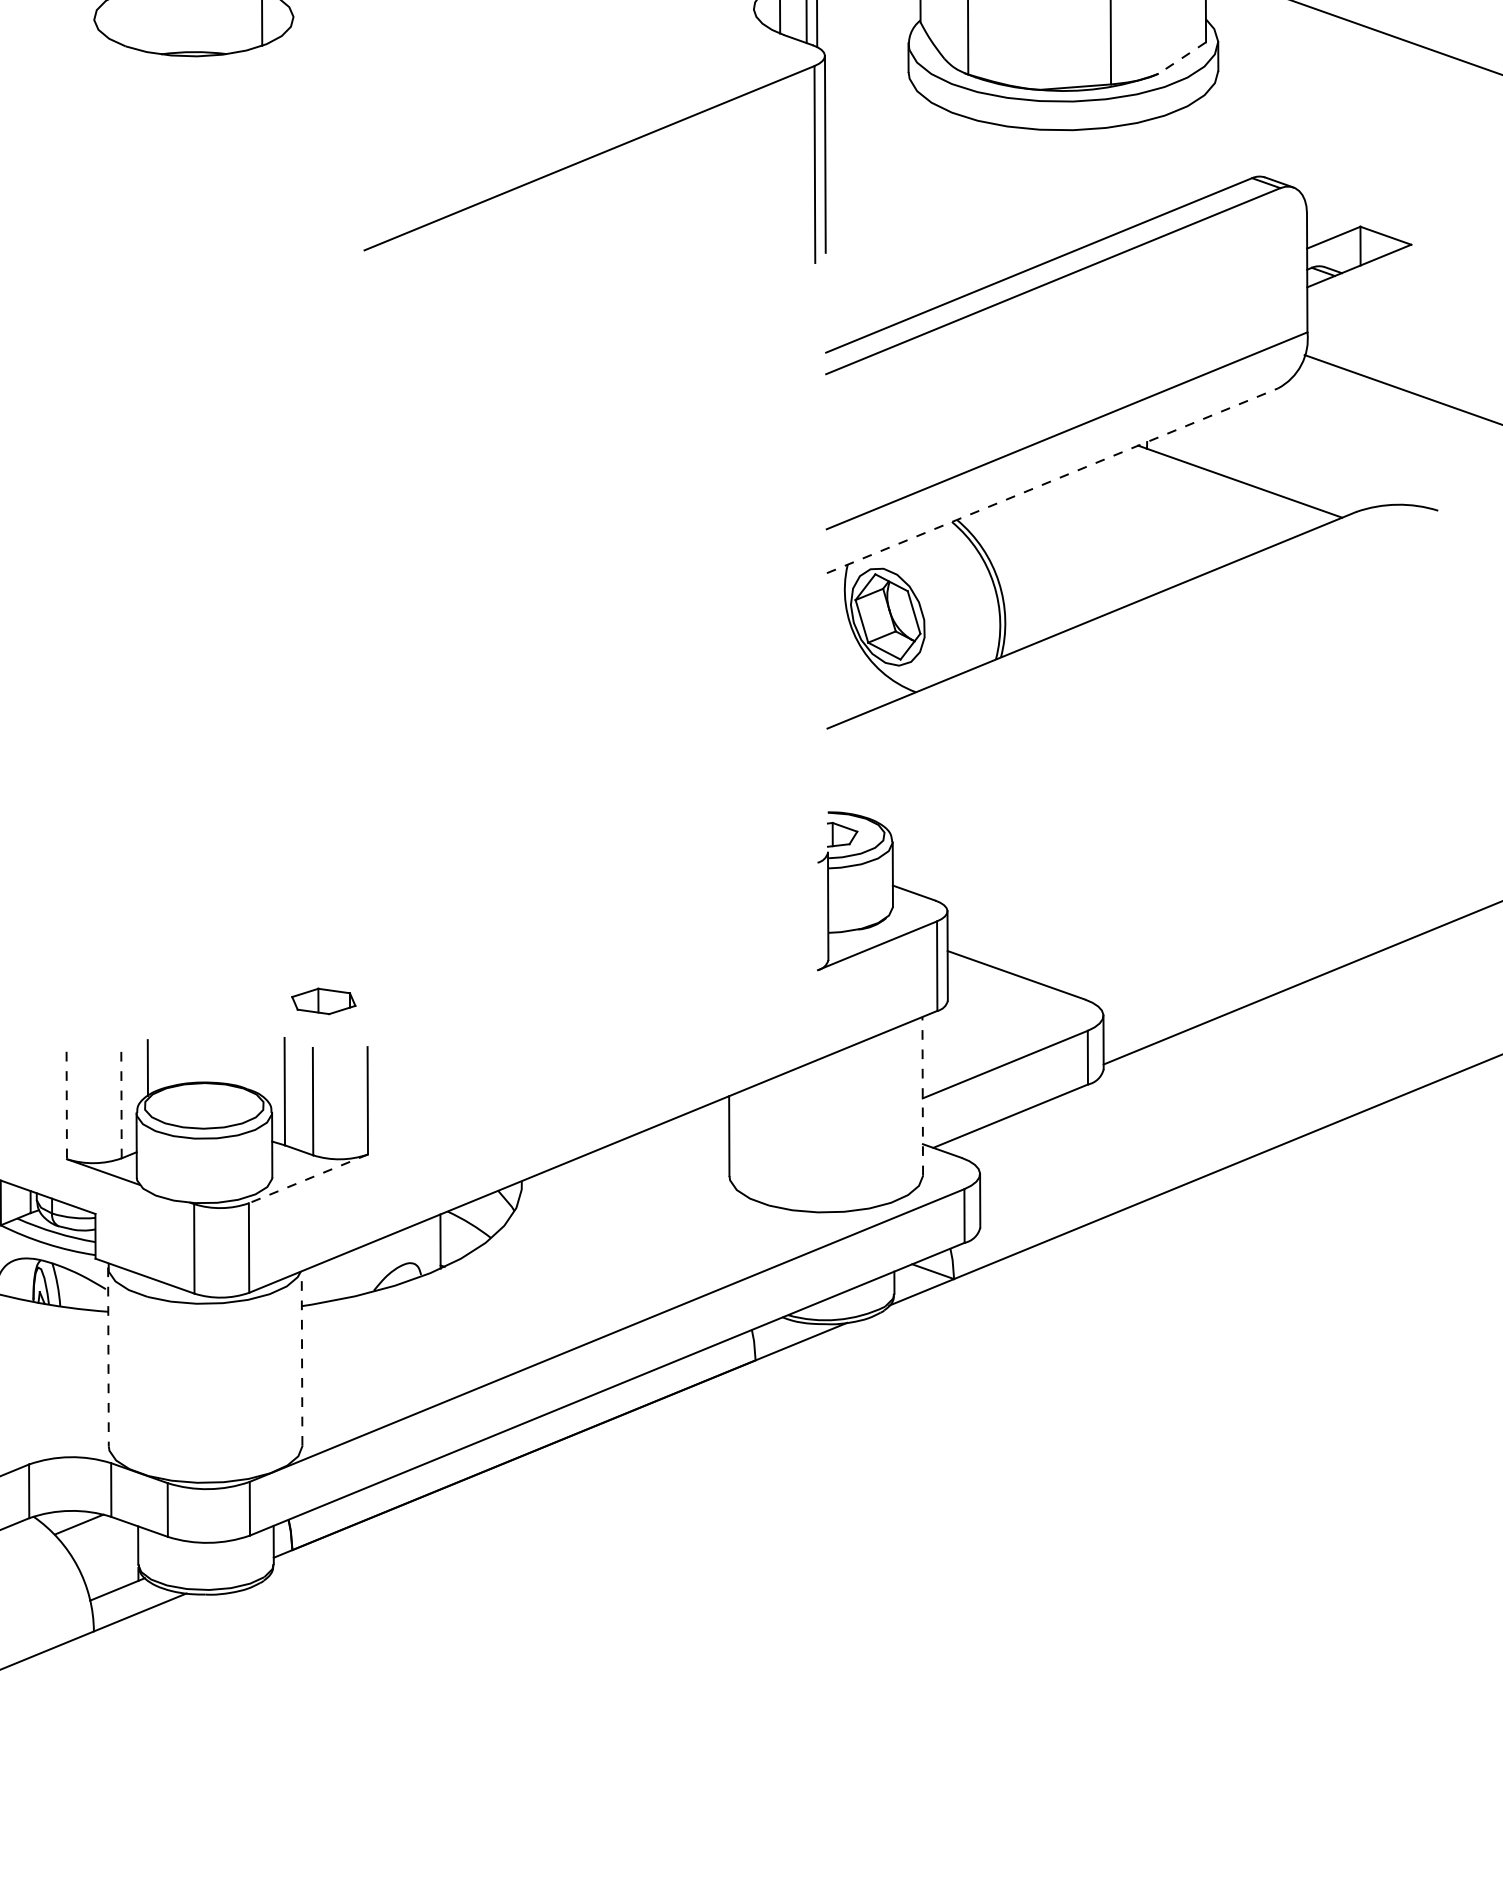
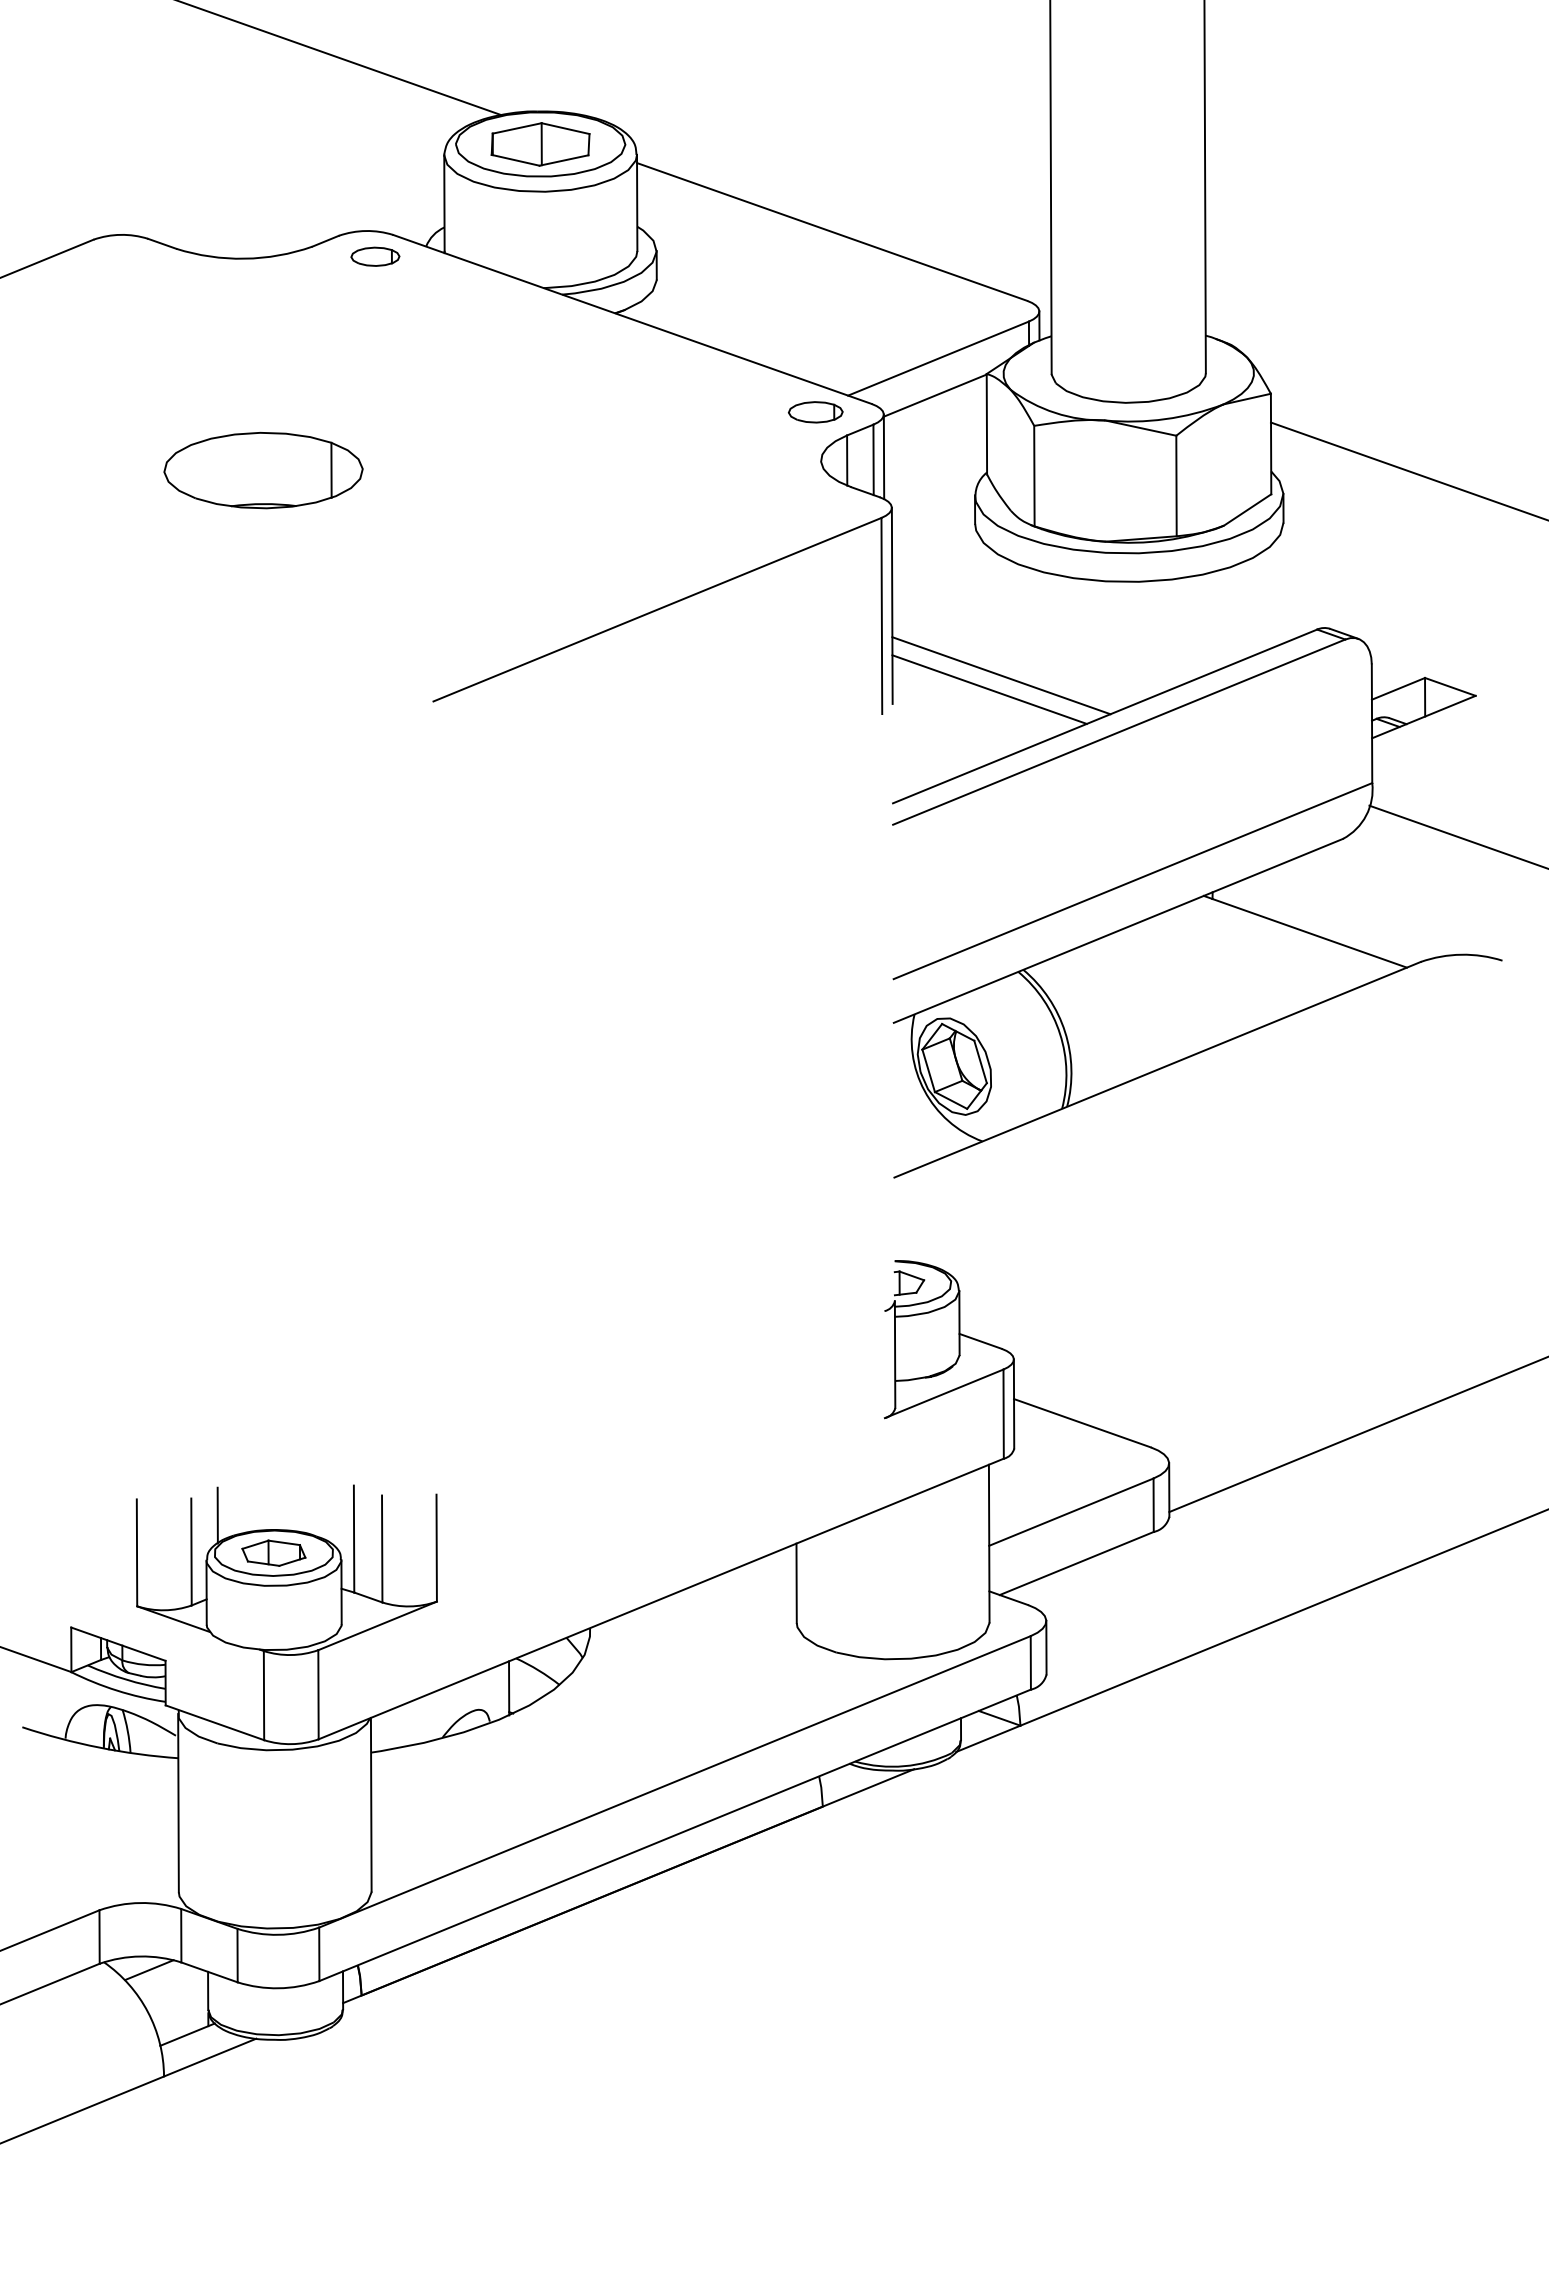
line: (1182, 58) -> (1247, 510), dashed -> solid
line: (935, 224) -> (1001, 675), added
line: (923, 238) -> (989, 689), added
line: (1052, 480) -> (1118, 930), dashed -> solid
part: (323, 1000) -> (273, 1552), moved
line: (923, 1096) -> (989, 1543), dashed -> solid
line: (121, 1104) -> (191, 1551), dashed -> solid
line: (67, 1106) -> (137, 1553), dashed -> solid
line: (308, 1179) -> (377, 1626), dashed -> solid
line: (108, 1357) -> (178, 1803), dashed -> solid
line: (302, 1358) -> (371, 1804), dashed -> solid

